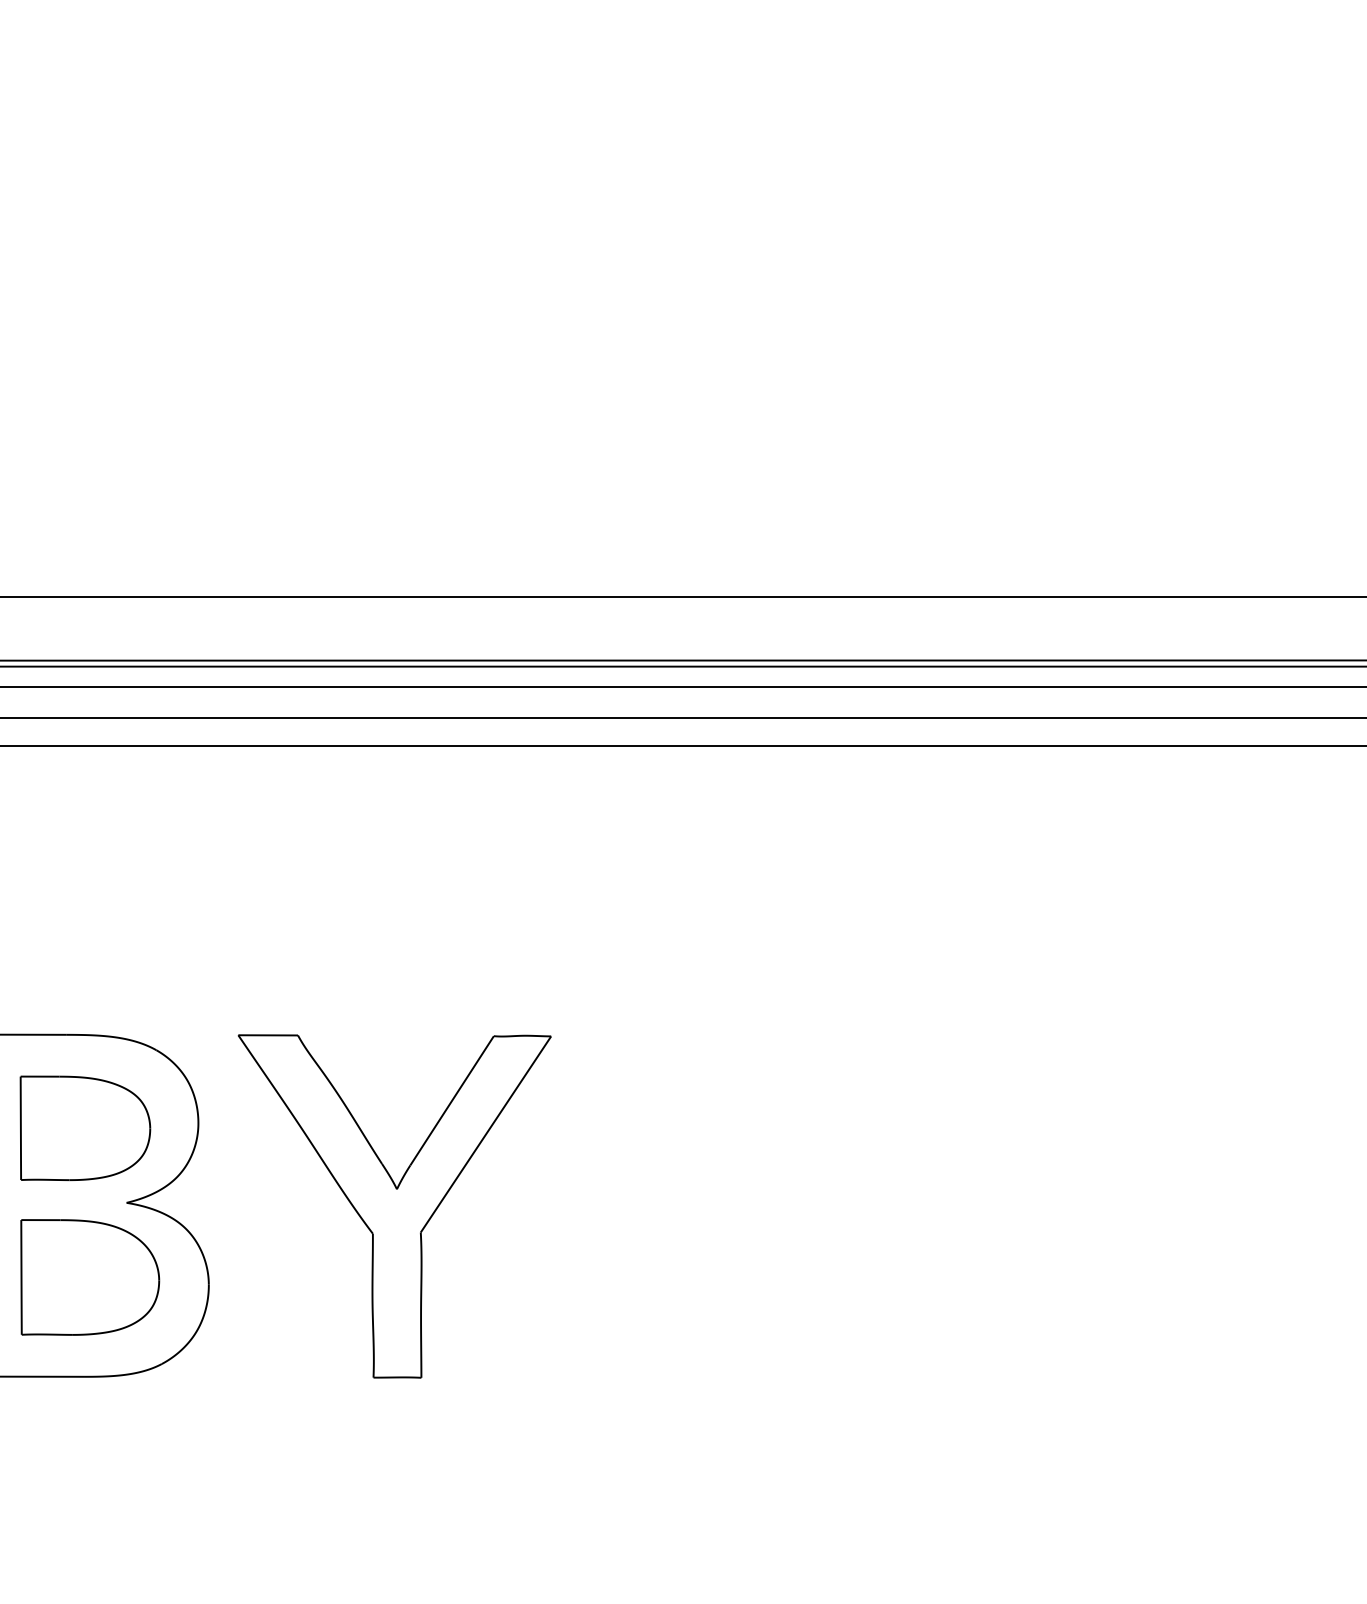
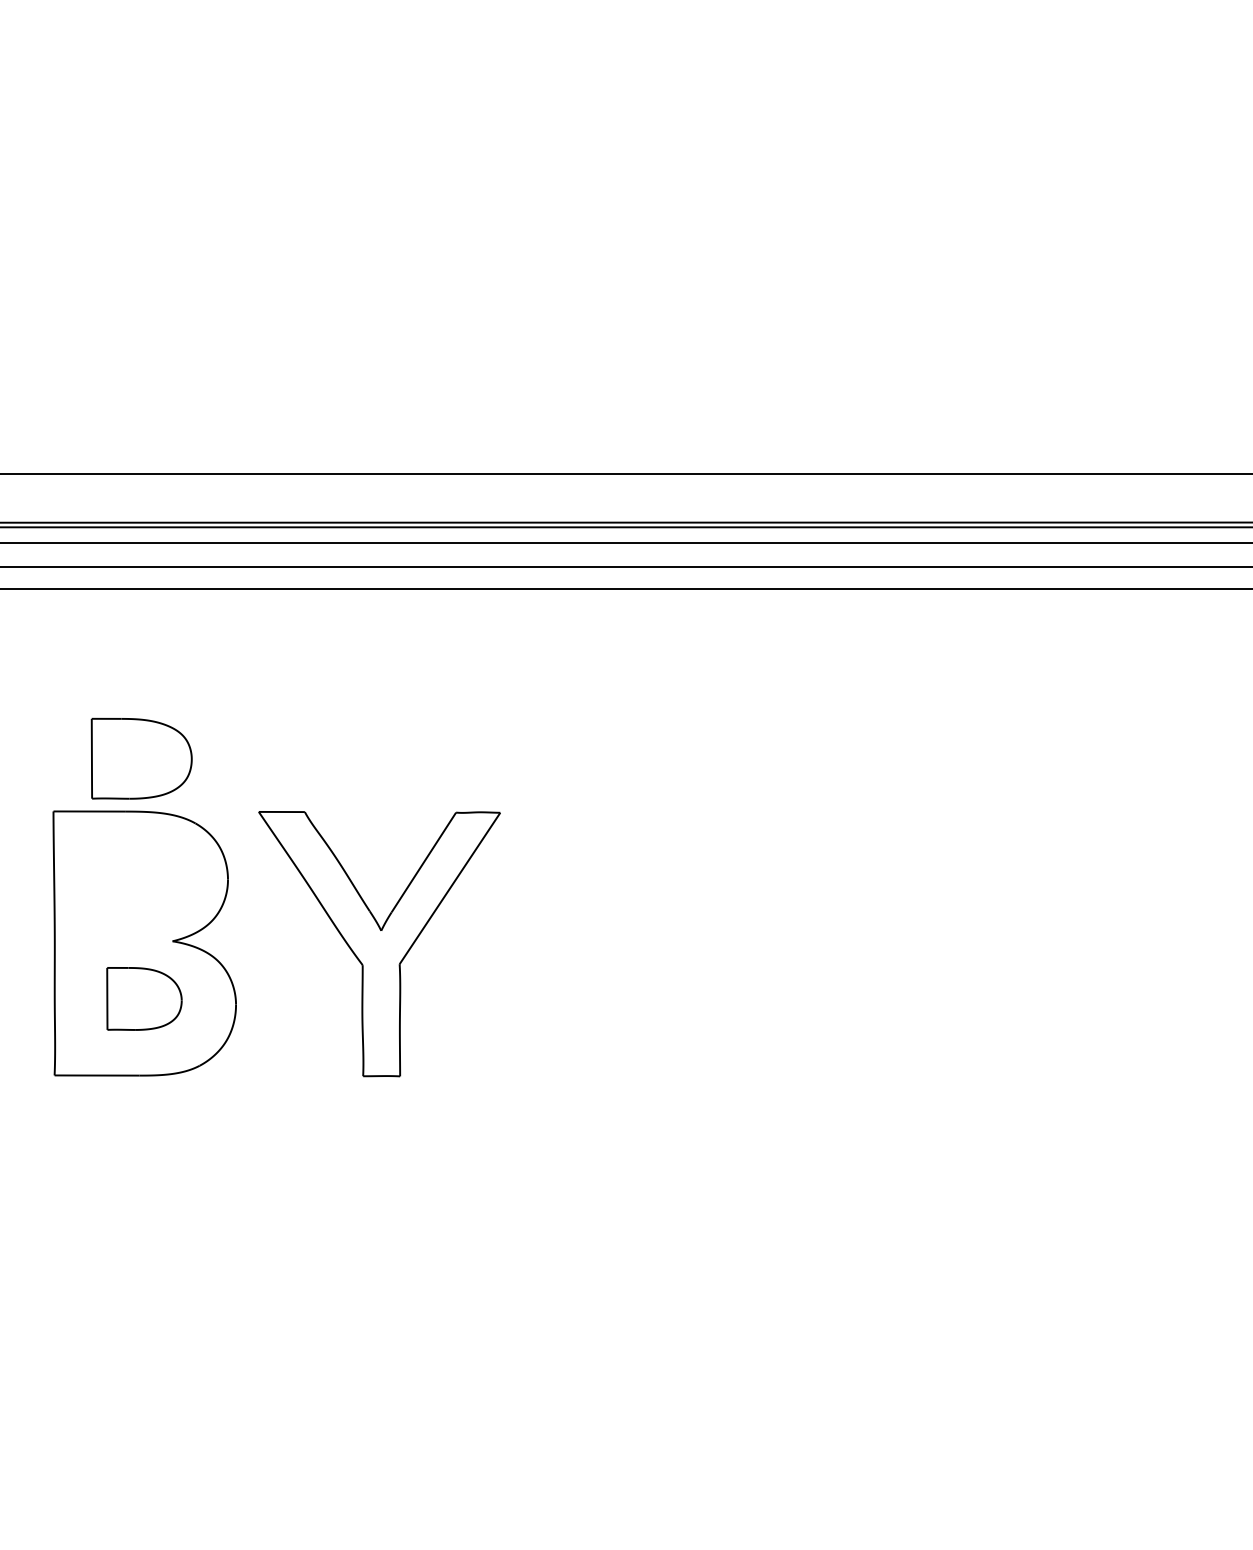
part: (85, 1127) -> (141, 758), moved
part: (90, 1276) -> (144, 998), size x0.7

